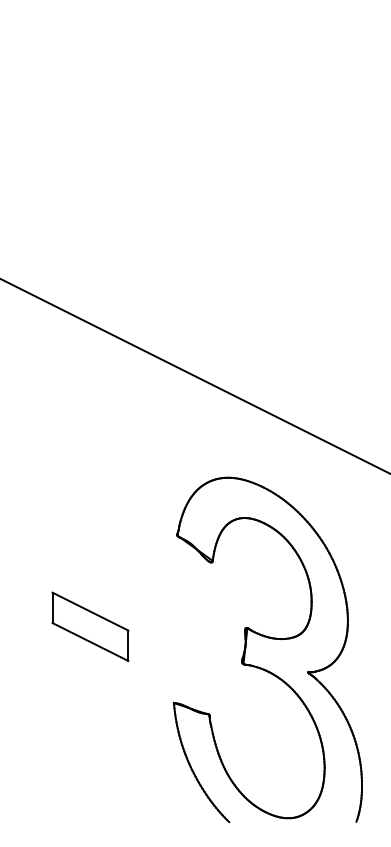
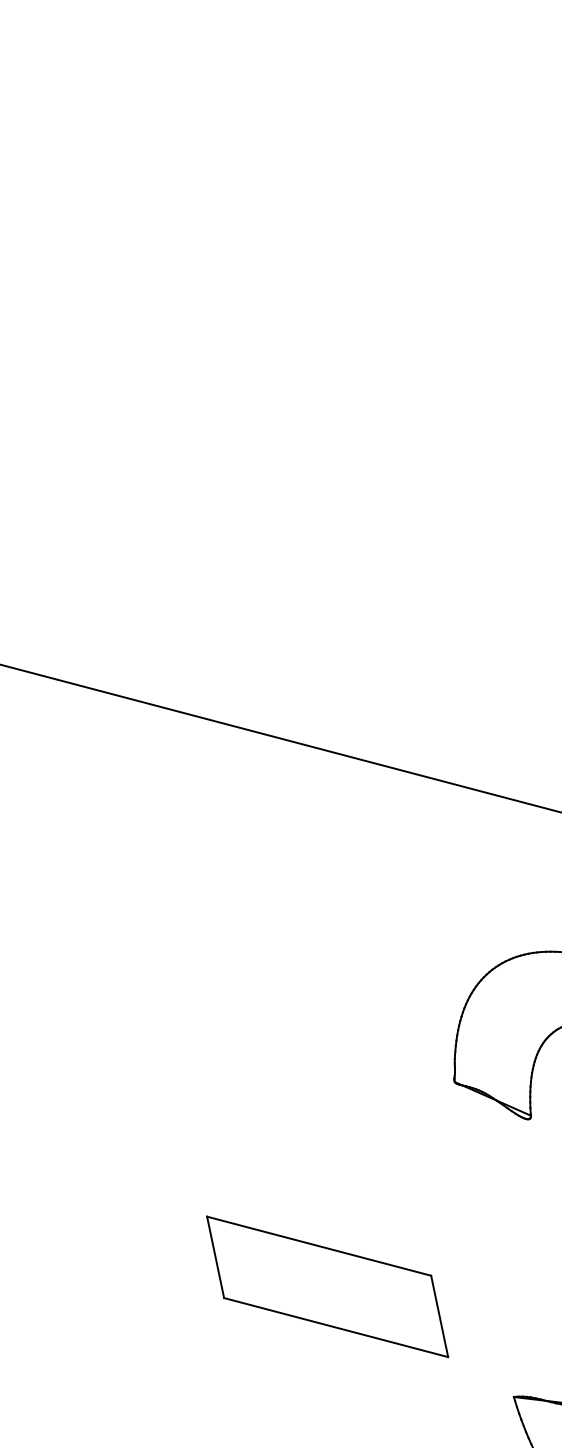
part: (90, 626) -> (327, 1286), size x1.43

